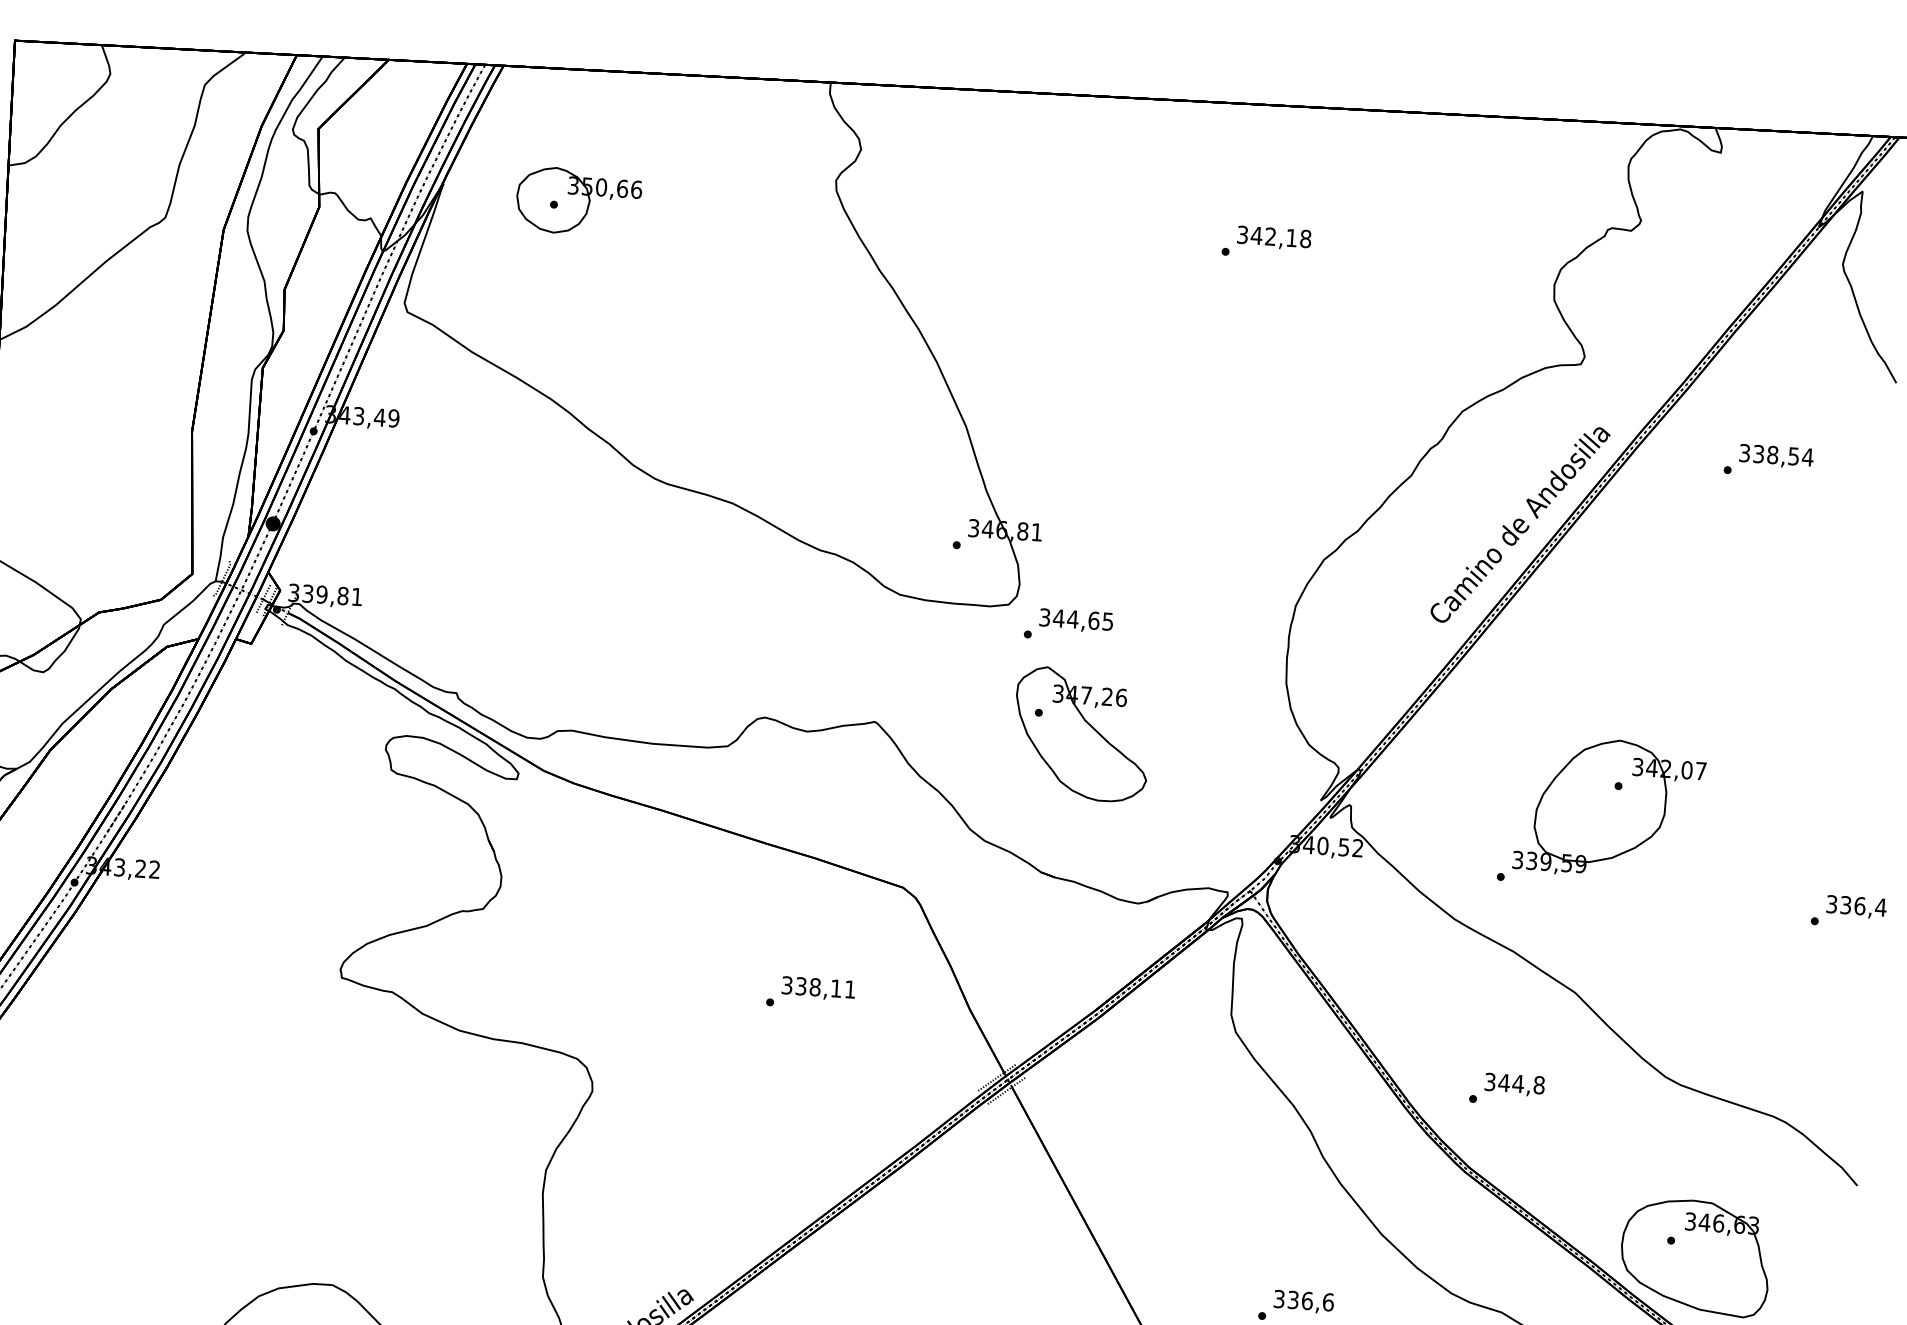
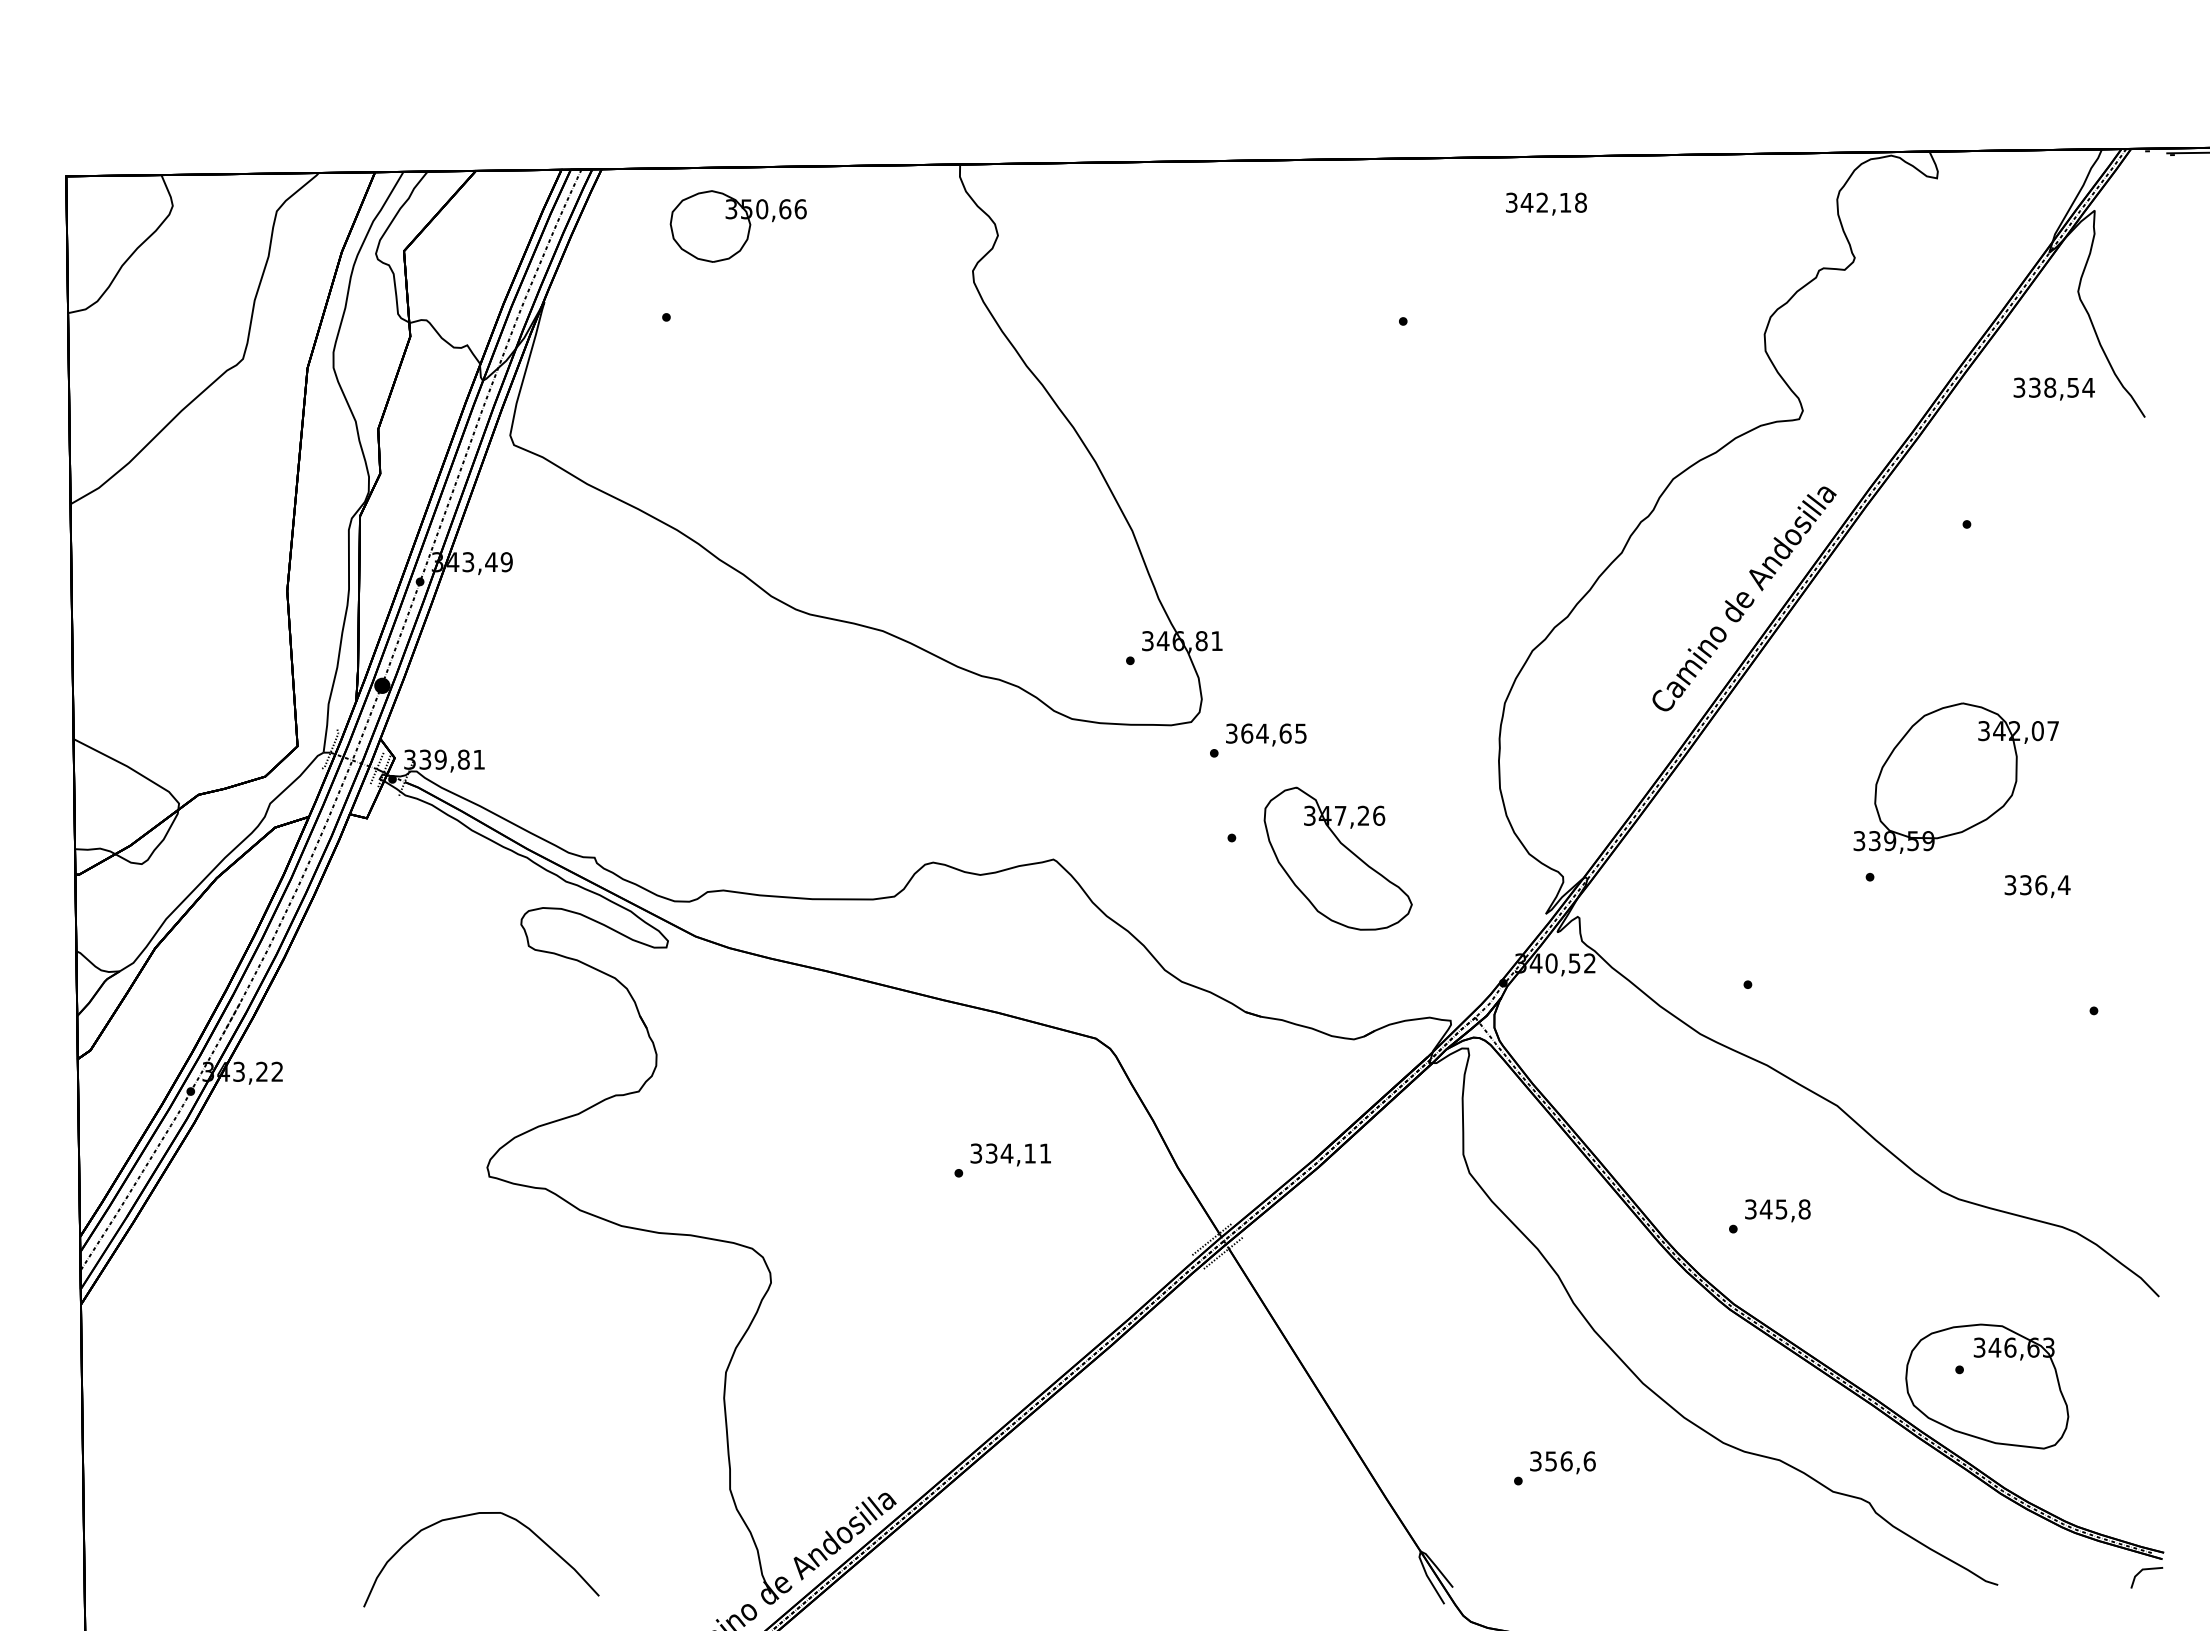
part: (578, 201) -> (737, 226), moved
text: (1274, 237) -> (1546, 203), moved
text: (1775, 455) -> (2053, 388), moved
text: (1058, 618) -> (1246, 733), 344,65 -> 364,65
part: (1081, 734) -> (1337, 858), moved
part: (1609, 807) -> (1955, 777), moved
text: (1856, 907) -> (2037, 886), moved
text: (814, 987) -> (1006, 1153), 338,11 -> 334,11
text: (1518, 1083) -> (1781, 1209), 344,8 -> 345,8
text: (1293, 1299) -> (1551, 1460), 336,6 -> 356,6

